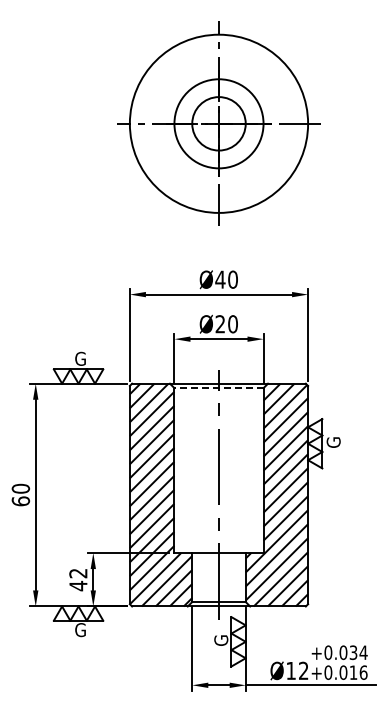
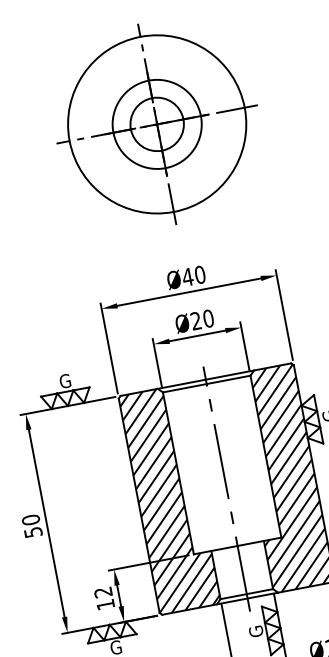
line: (219, 388) -> (207, 384), dashed -> solid
text: (20, 501) -> (32, 532), 60 -> 50
text: (78, 585) -> (105, 604), 42 -> 12

